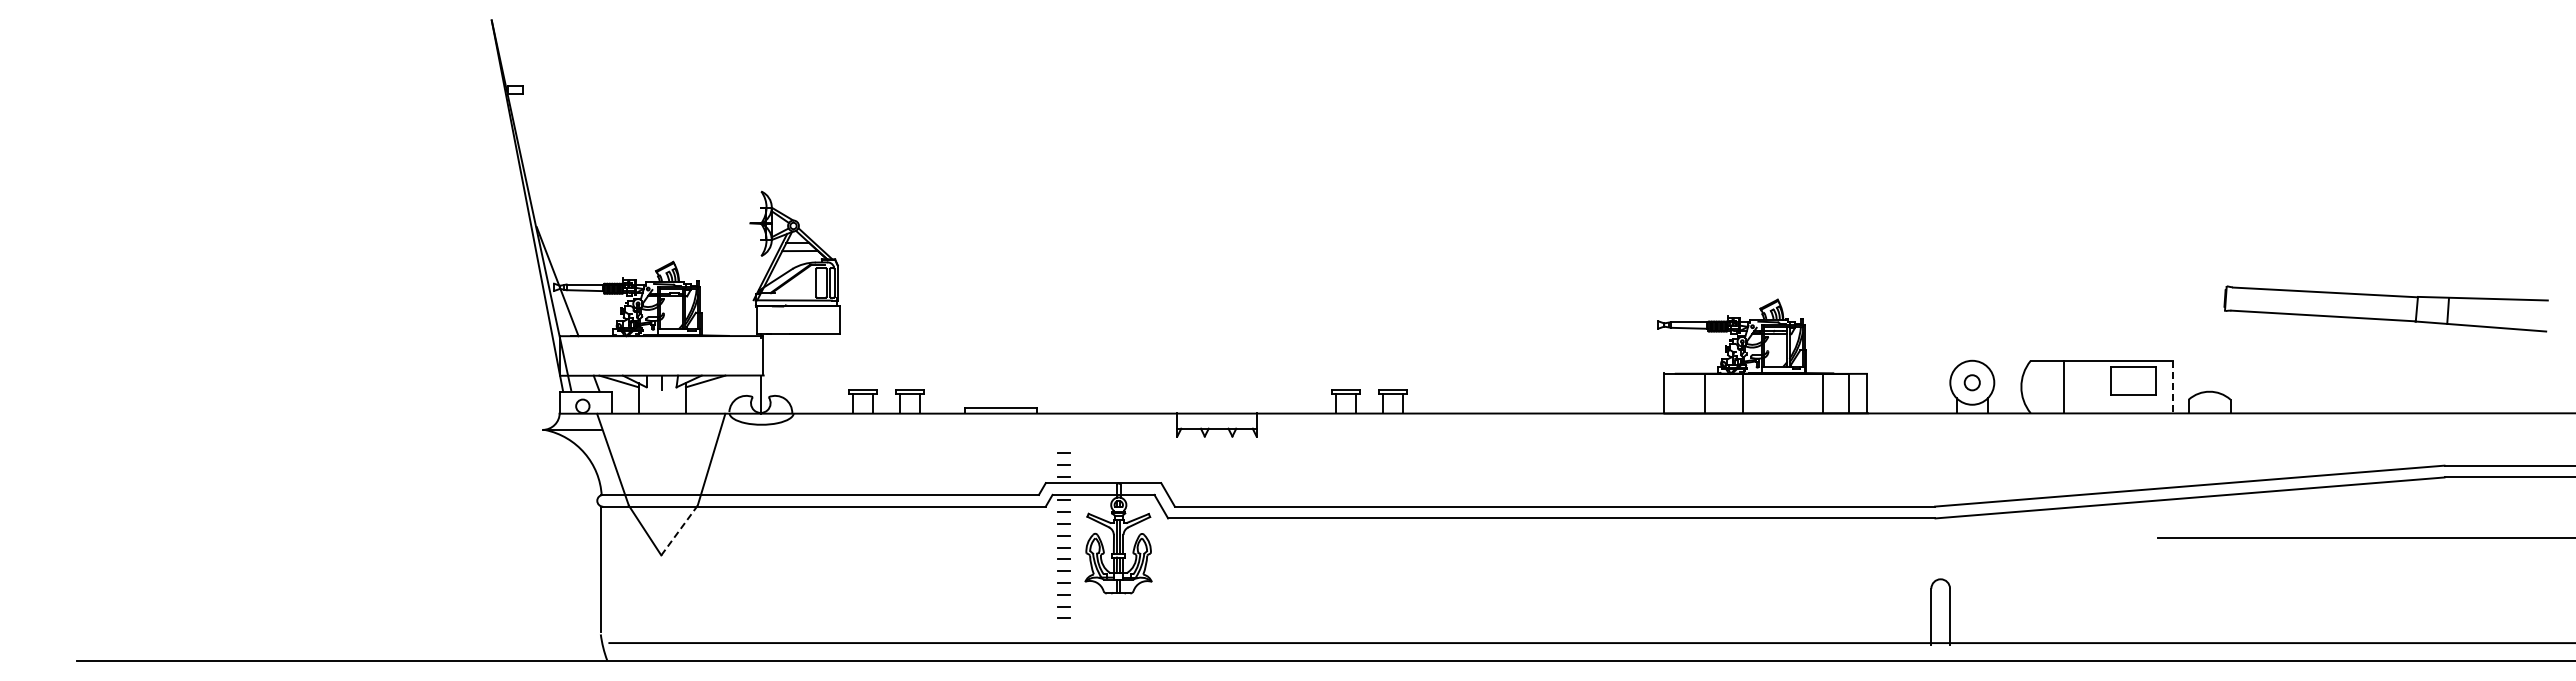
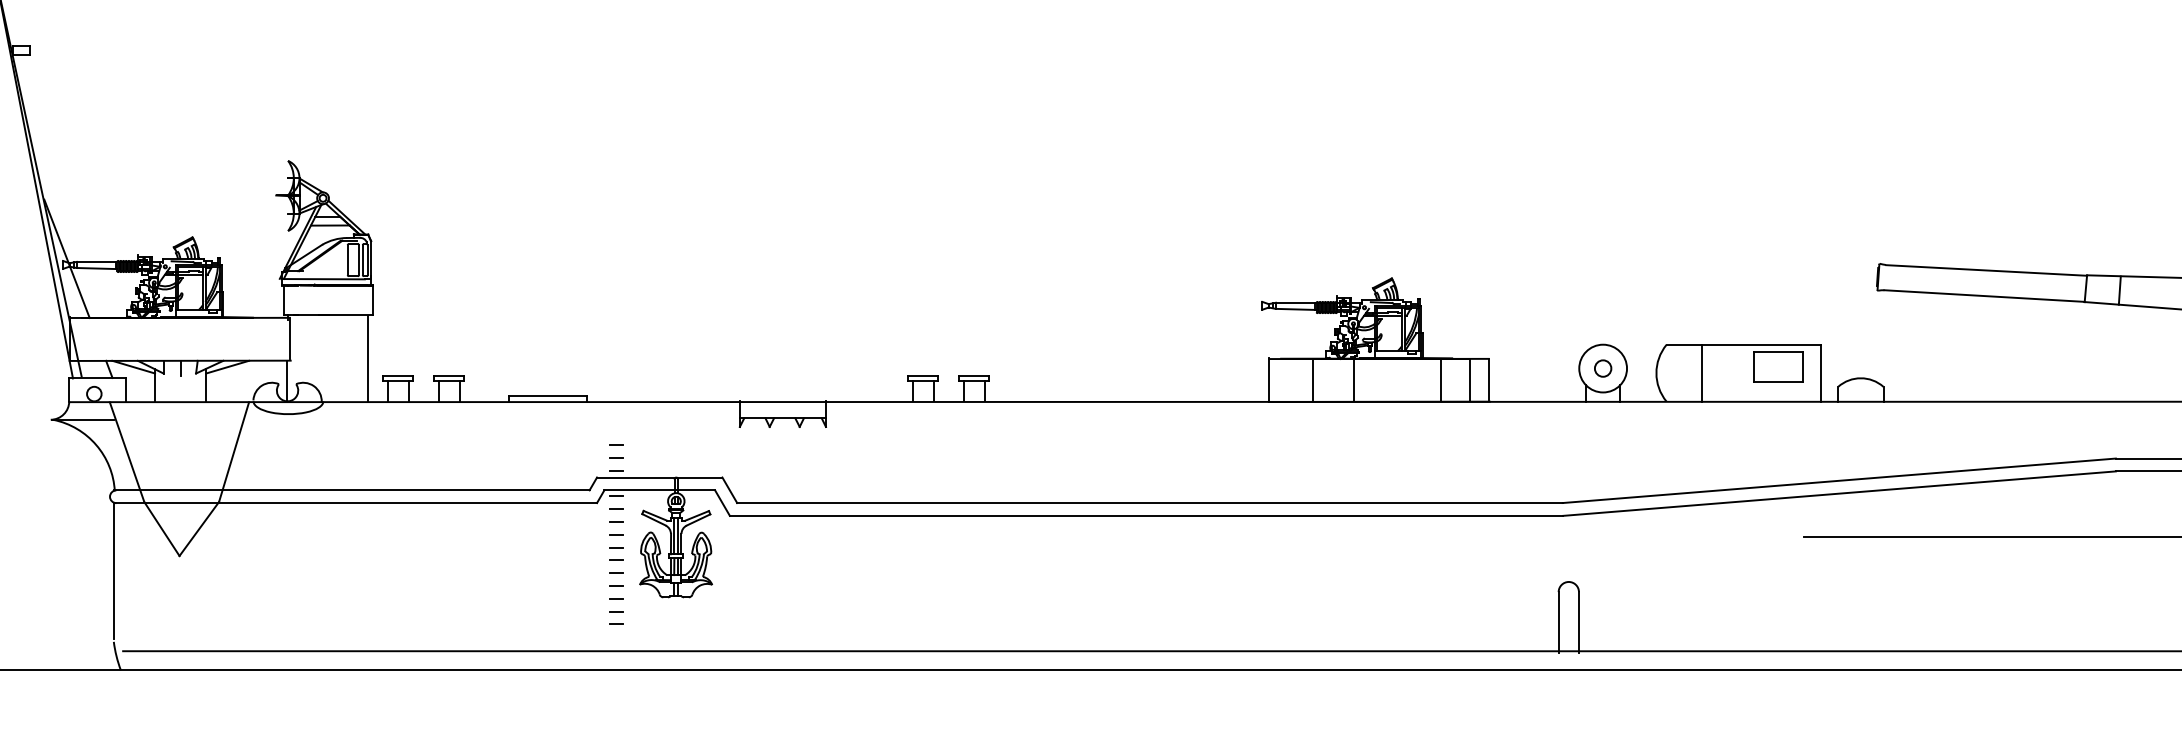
line: (834, 373) -> (367, 358), added
line: (2172, 387) -> (1820, 373), dashed -> solid
line: (679, 530) -> (199, 528), dashed -> solid

